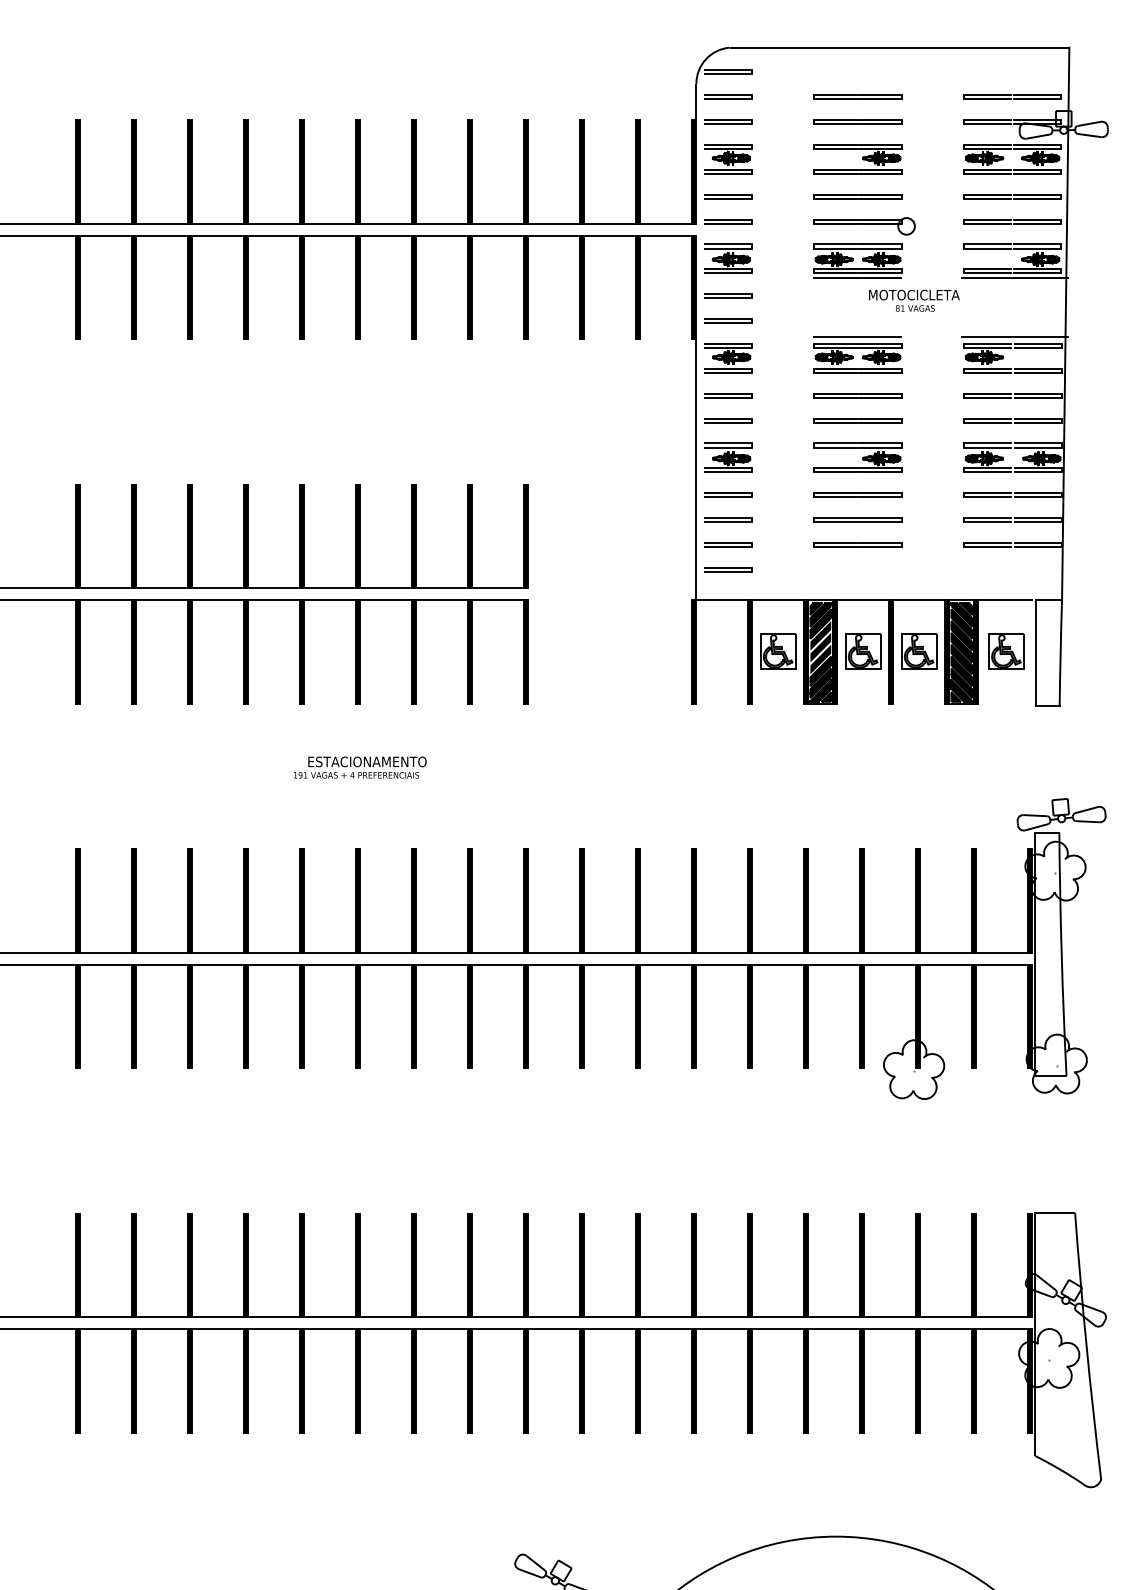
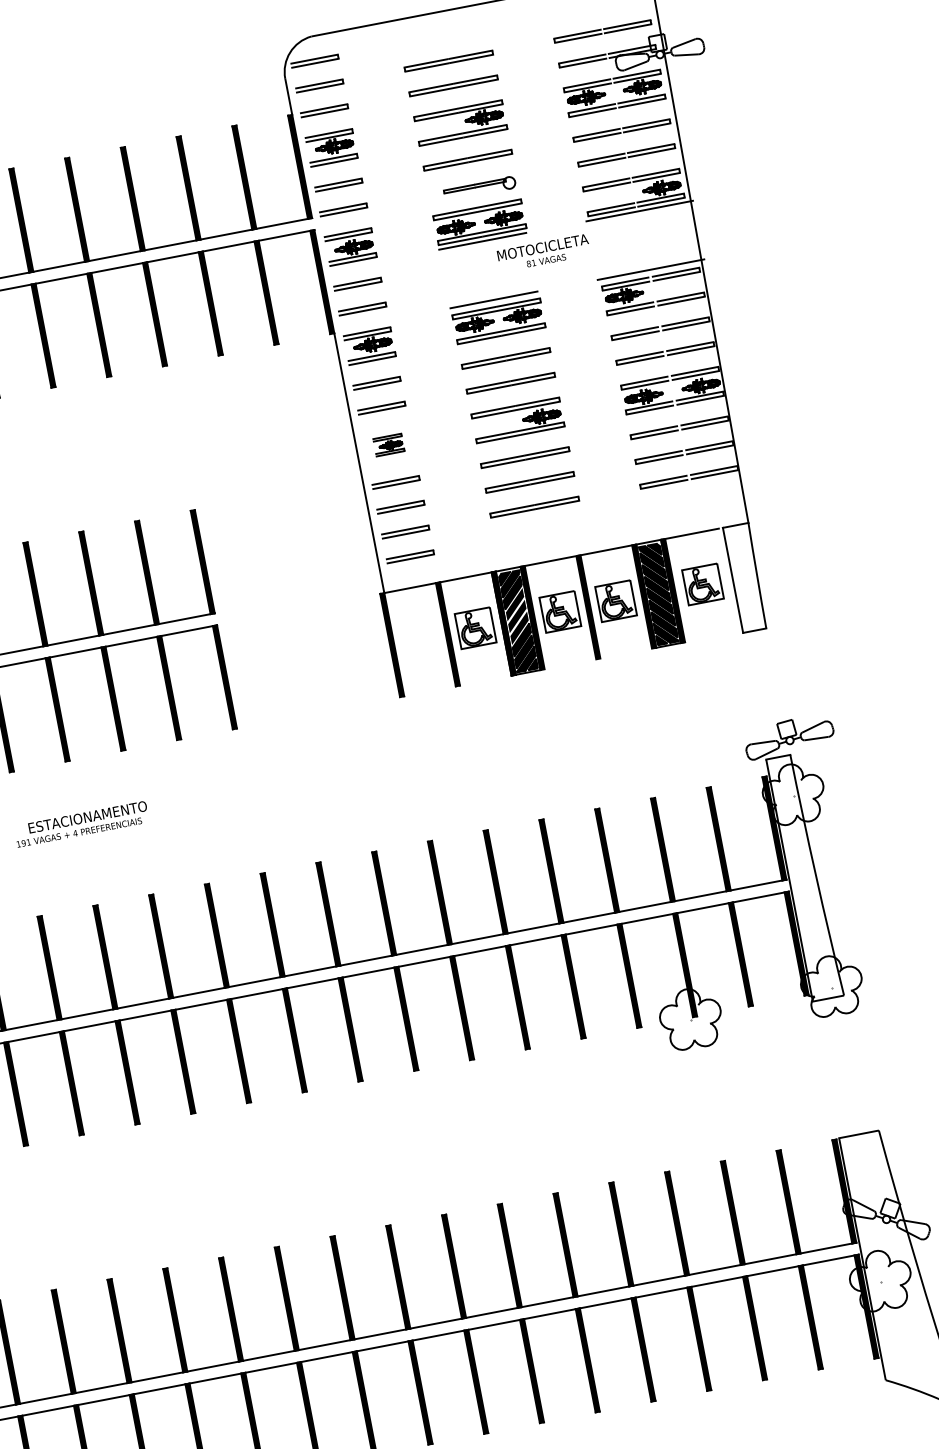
part: (864, 226) -> (480, 188), size x0.7
part: (728, 457) -> (388, 444), size x0.6

